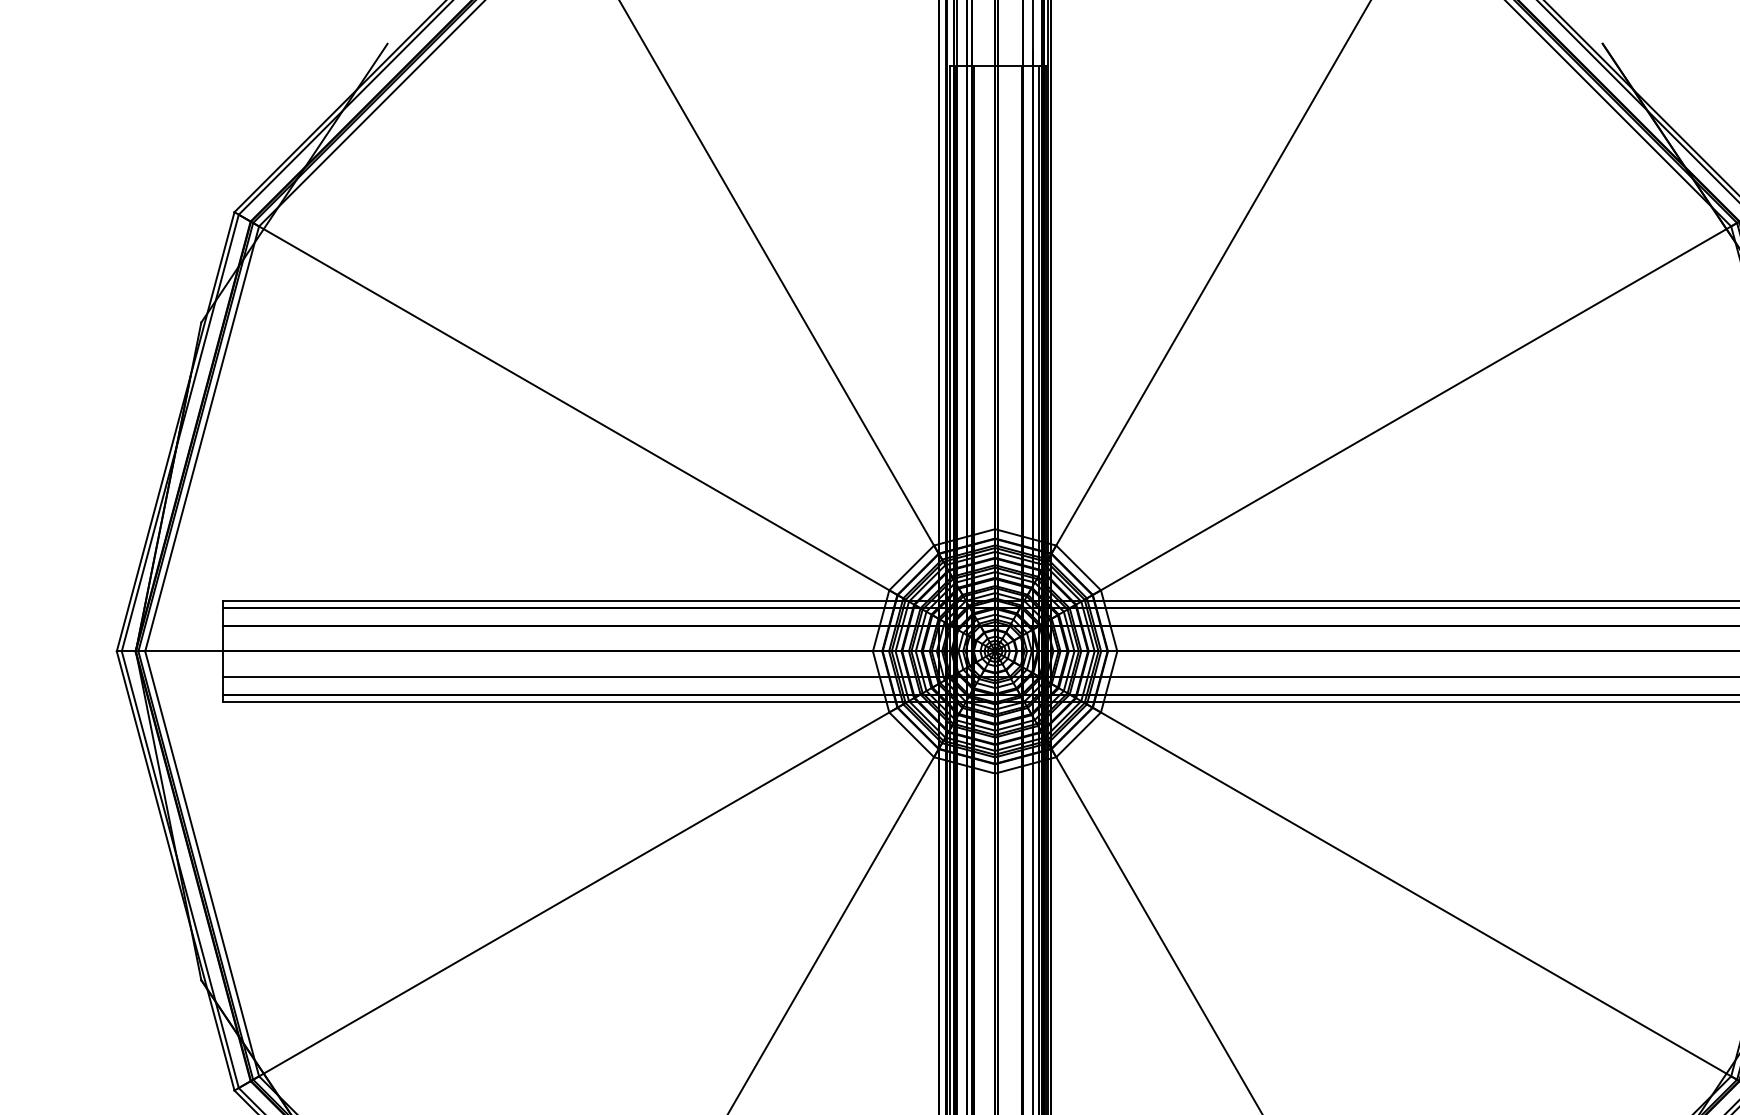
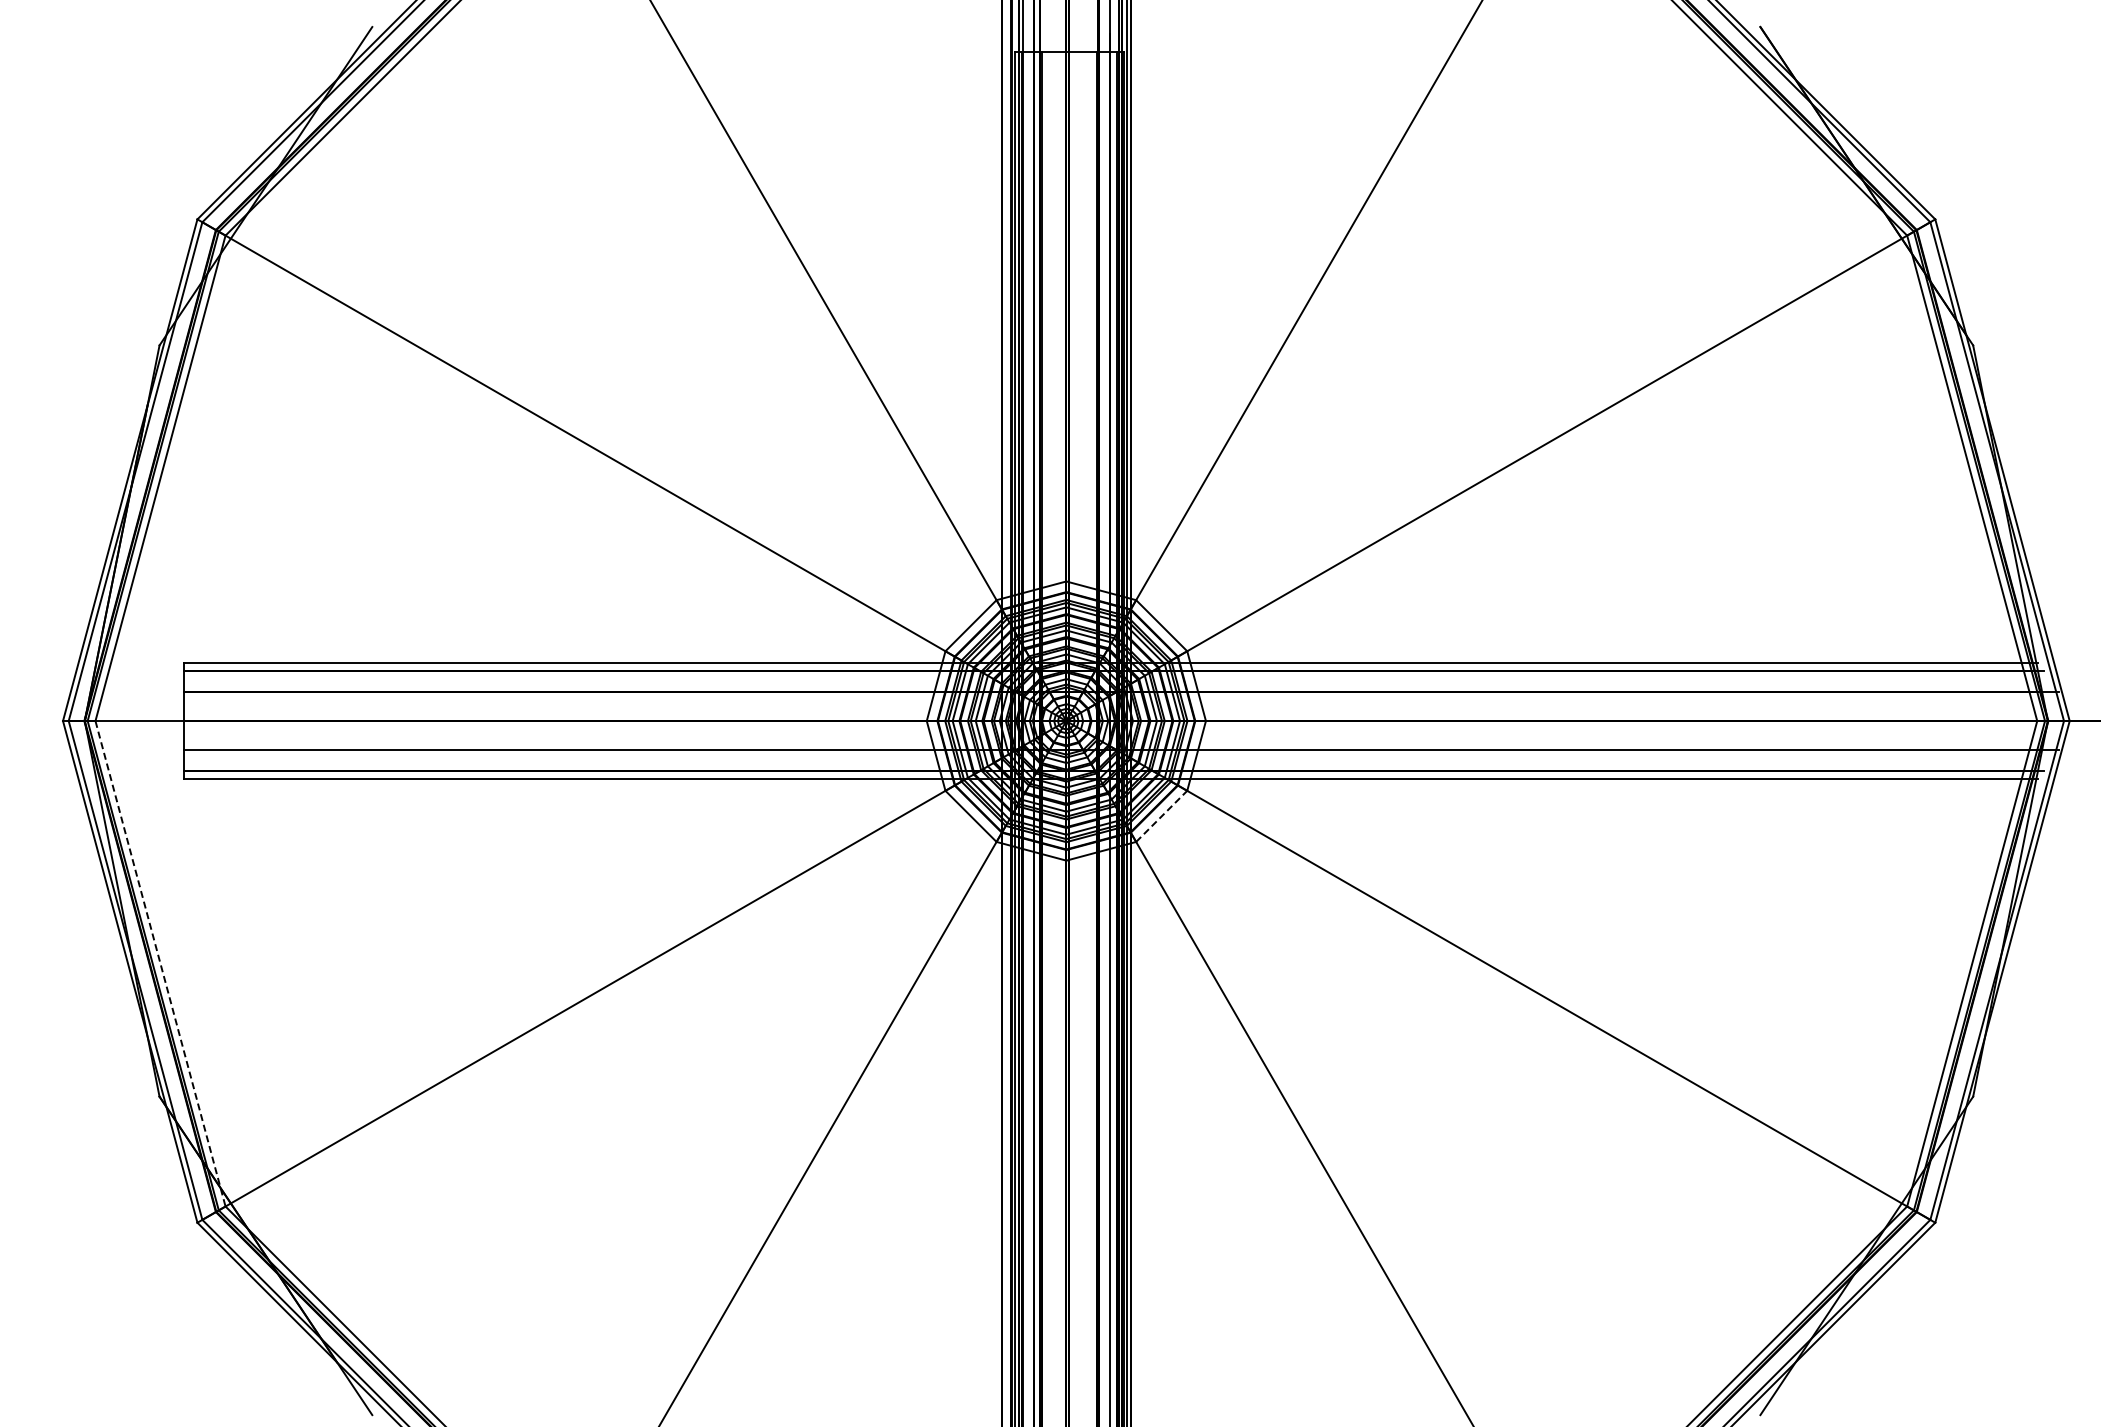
line: (1079, 734) -> (1162, 816), solid -> dashed
line: (202, 864) -> (160, 964), solid -> dashed

